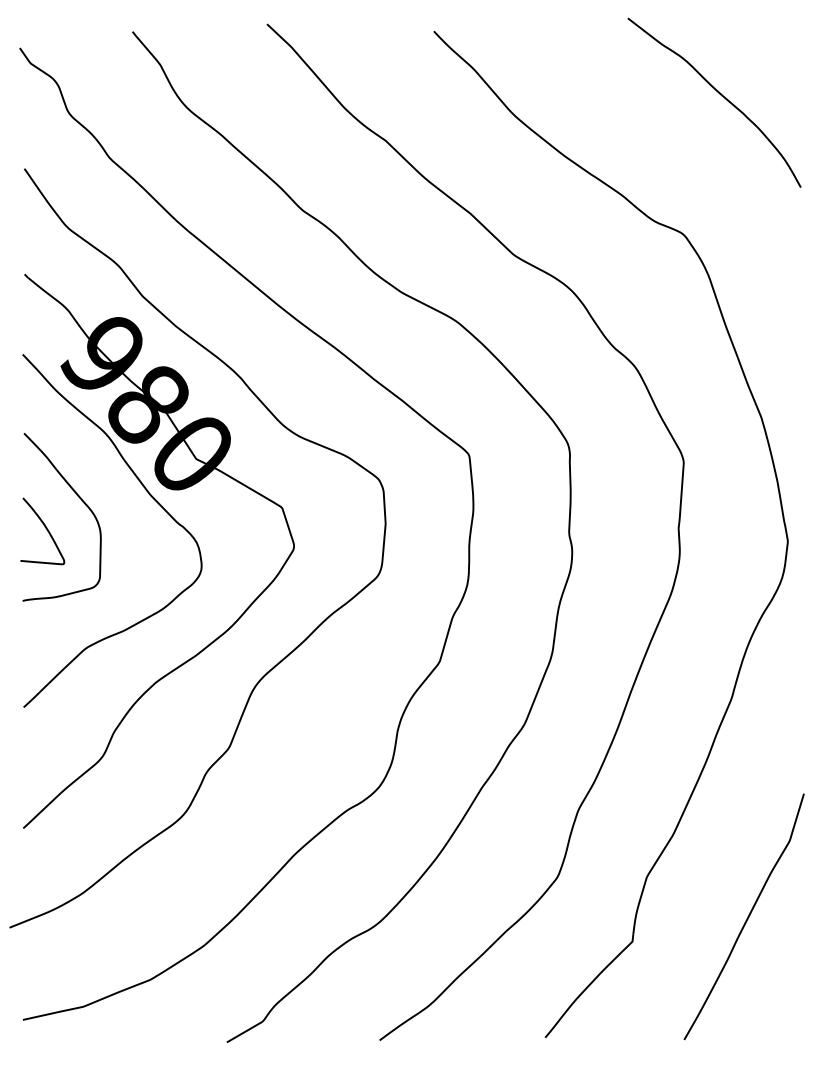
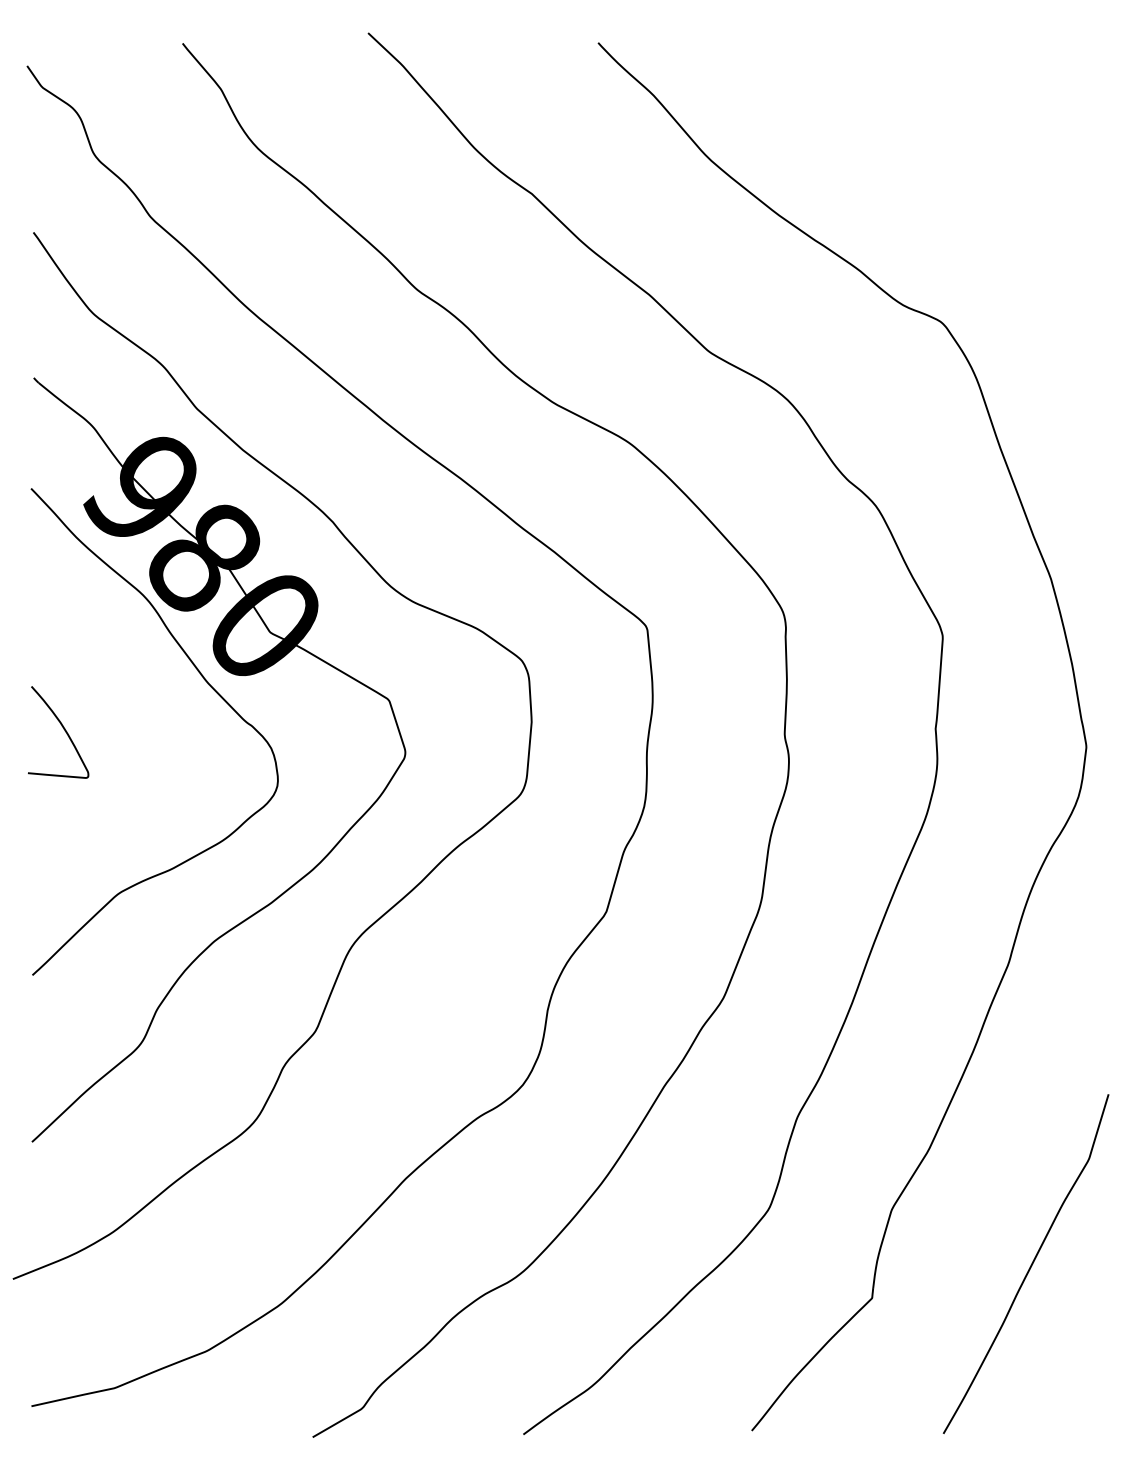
curve: (721, 95) -> (994, 131), removed
curve: (80, 500) -> (111, 689), removed

